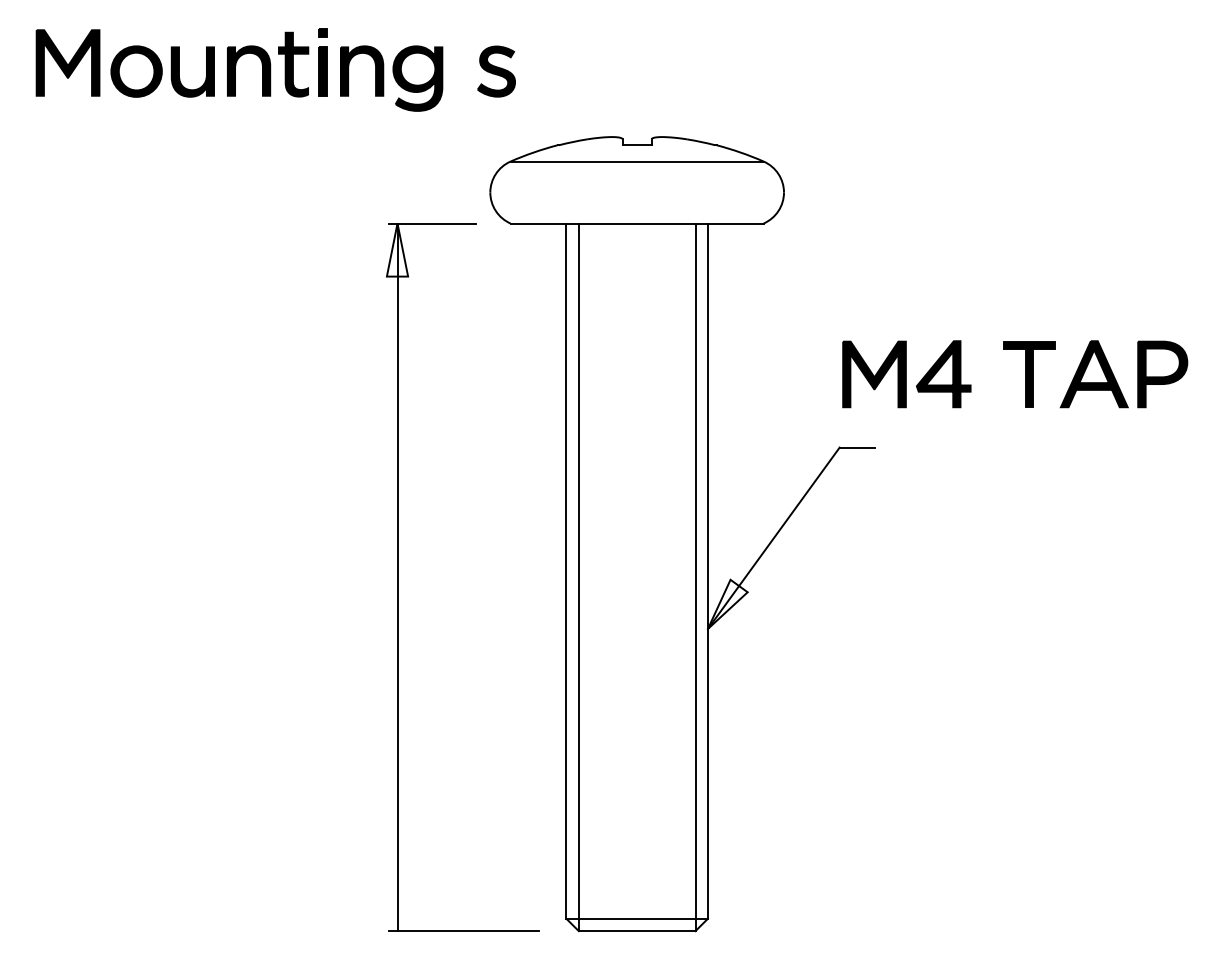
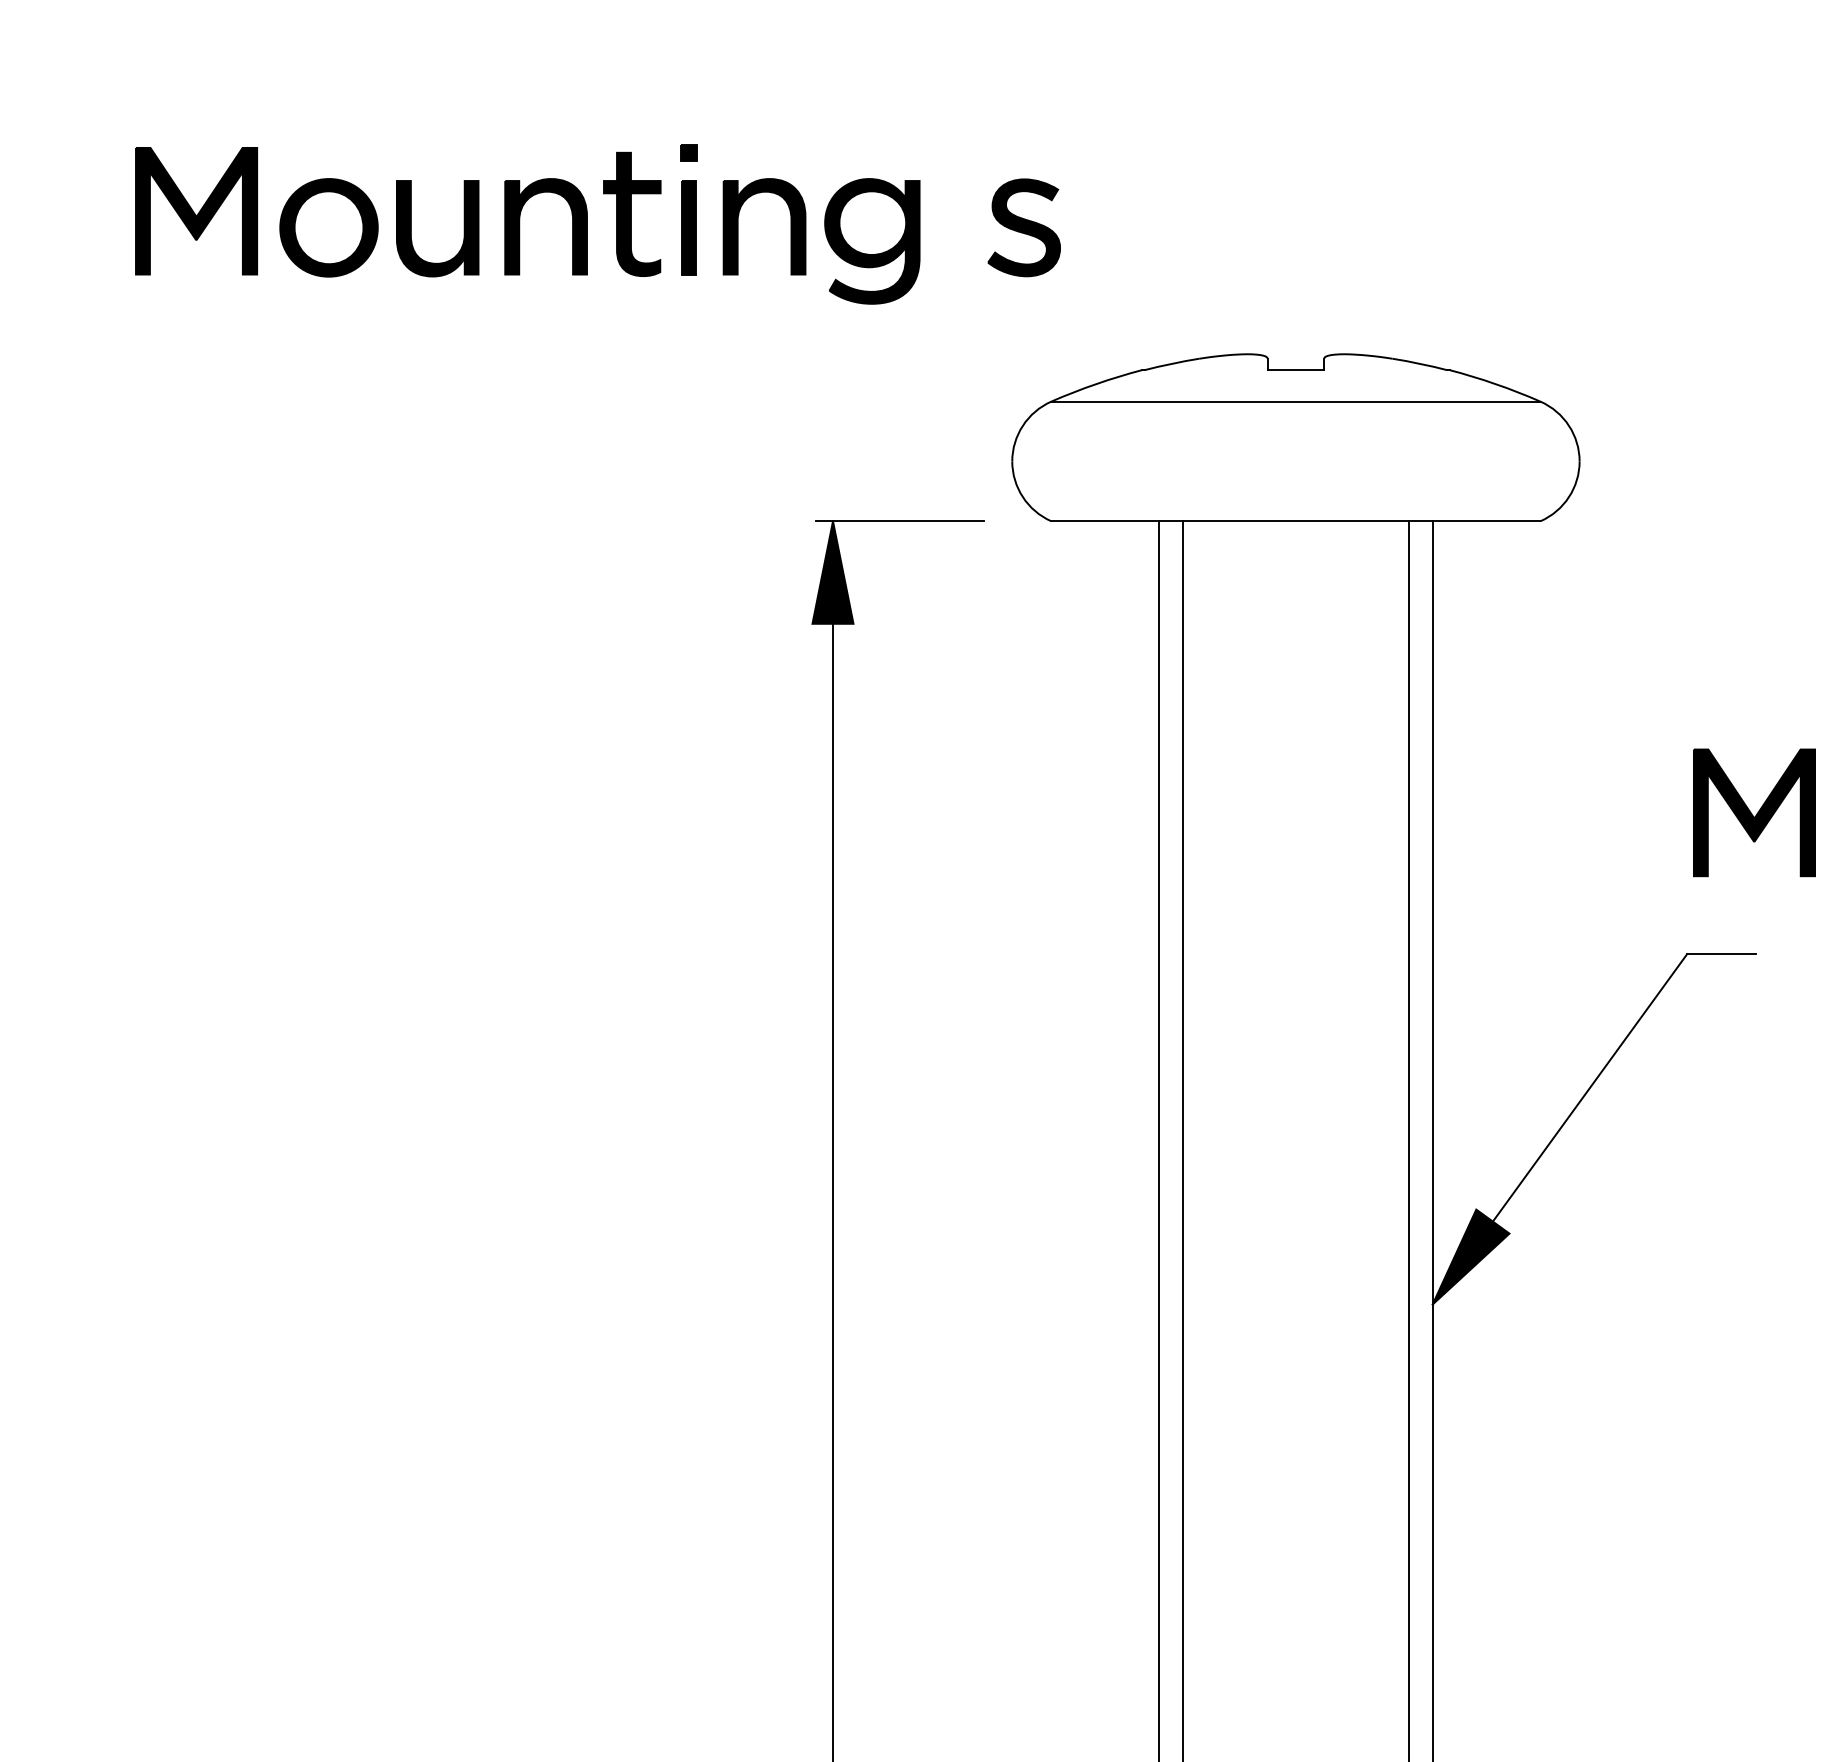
fill: (397, 249) -> (832, 571), added
fill: (727, 603) -> (1470, 1255), added

